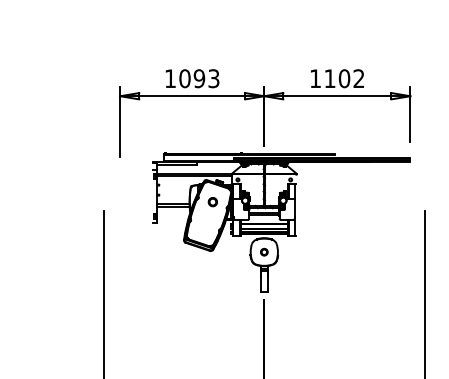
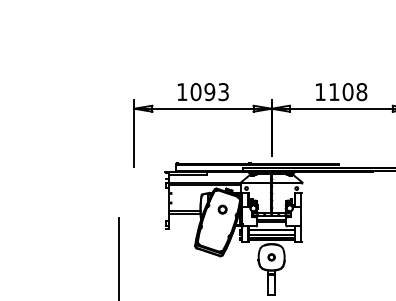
text: (358, 78) -> (361, 91), 1102 -> 1108

